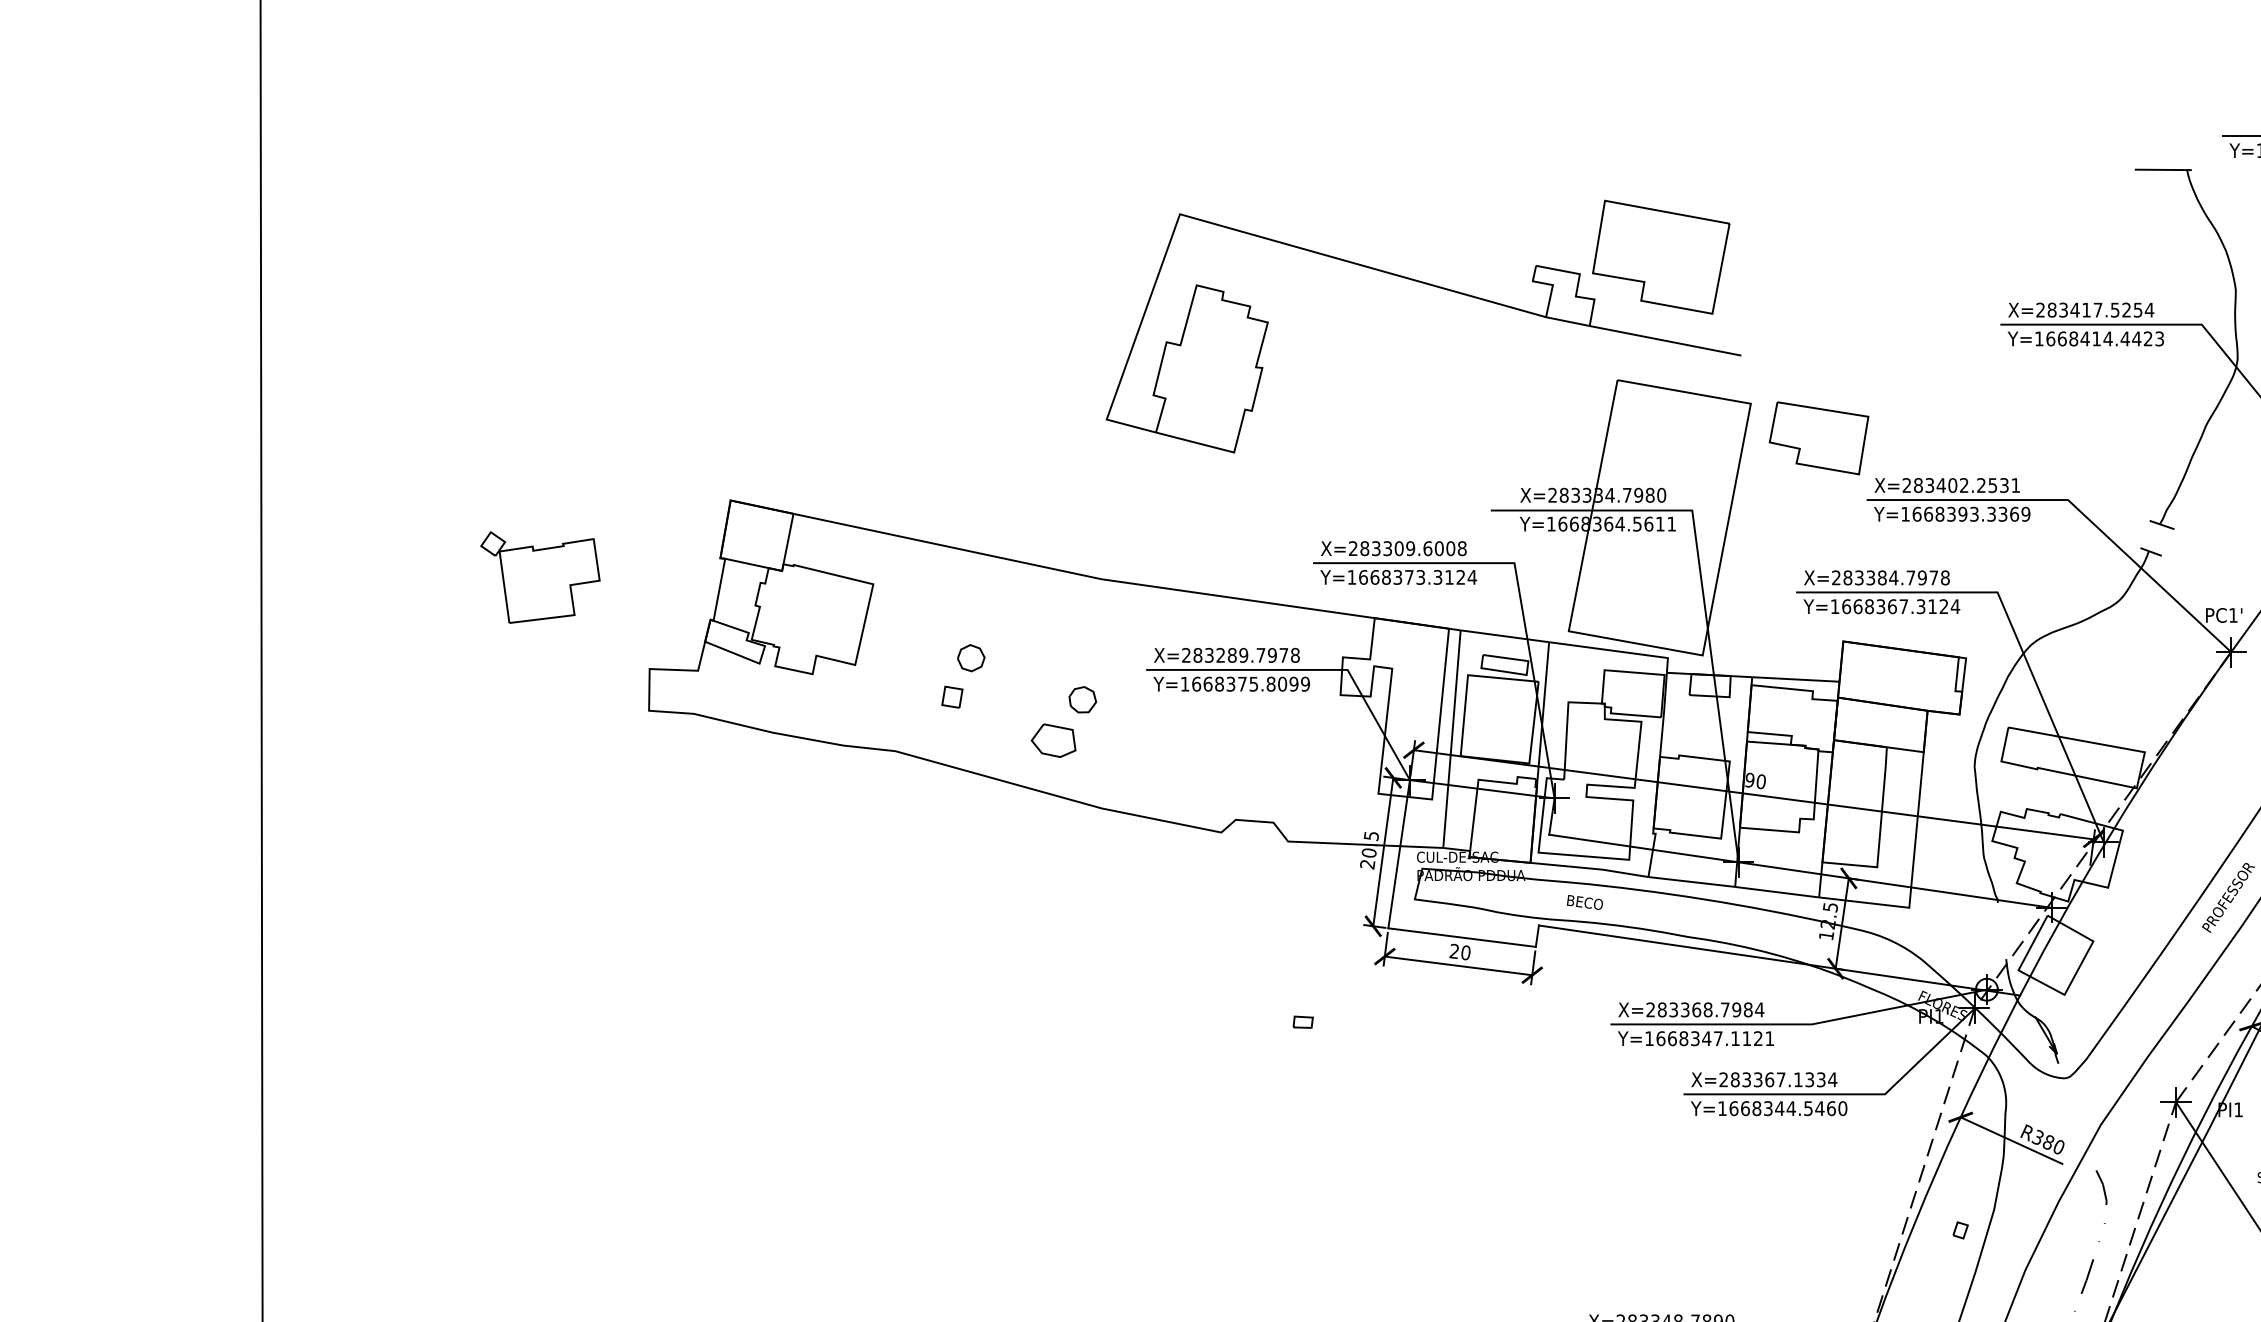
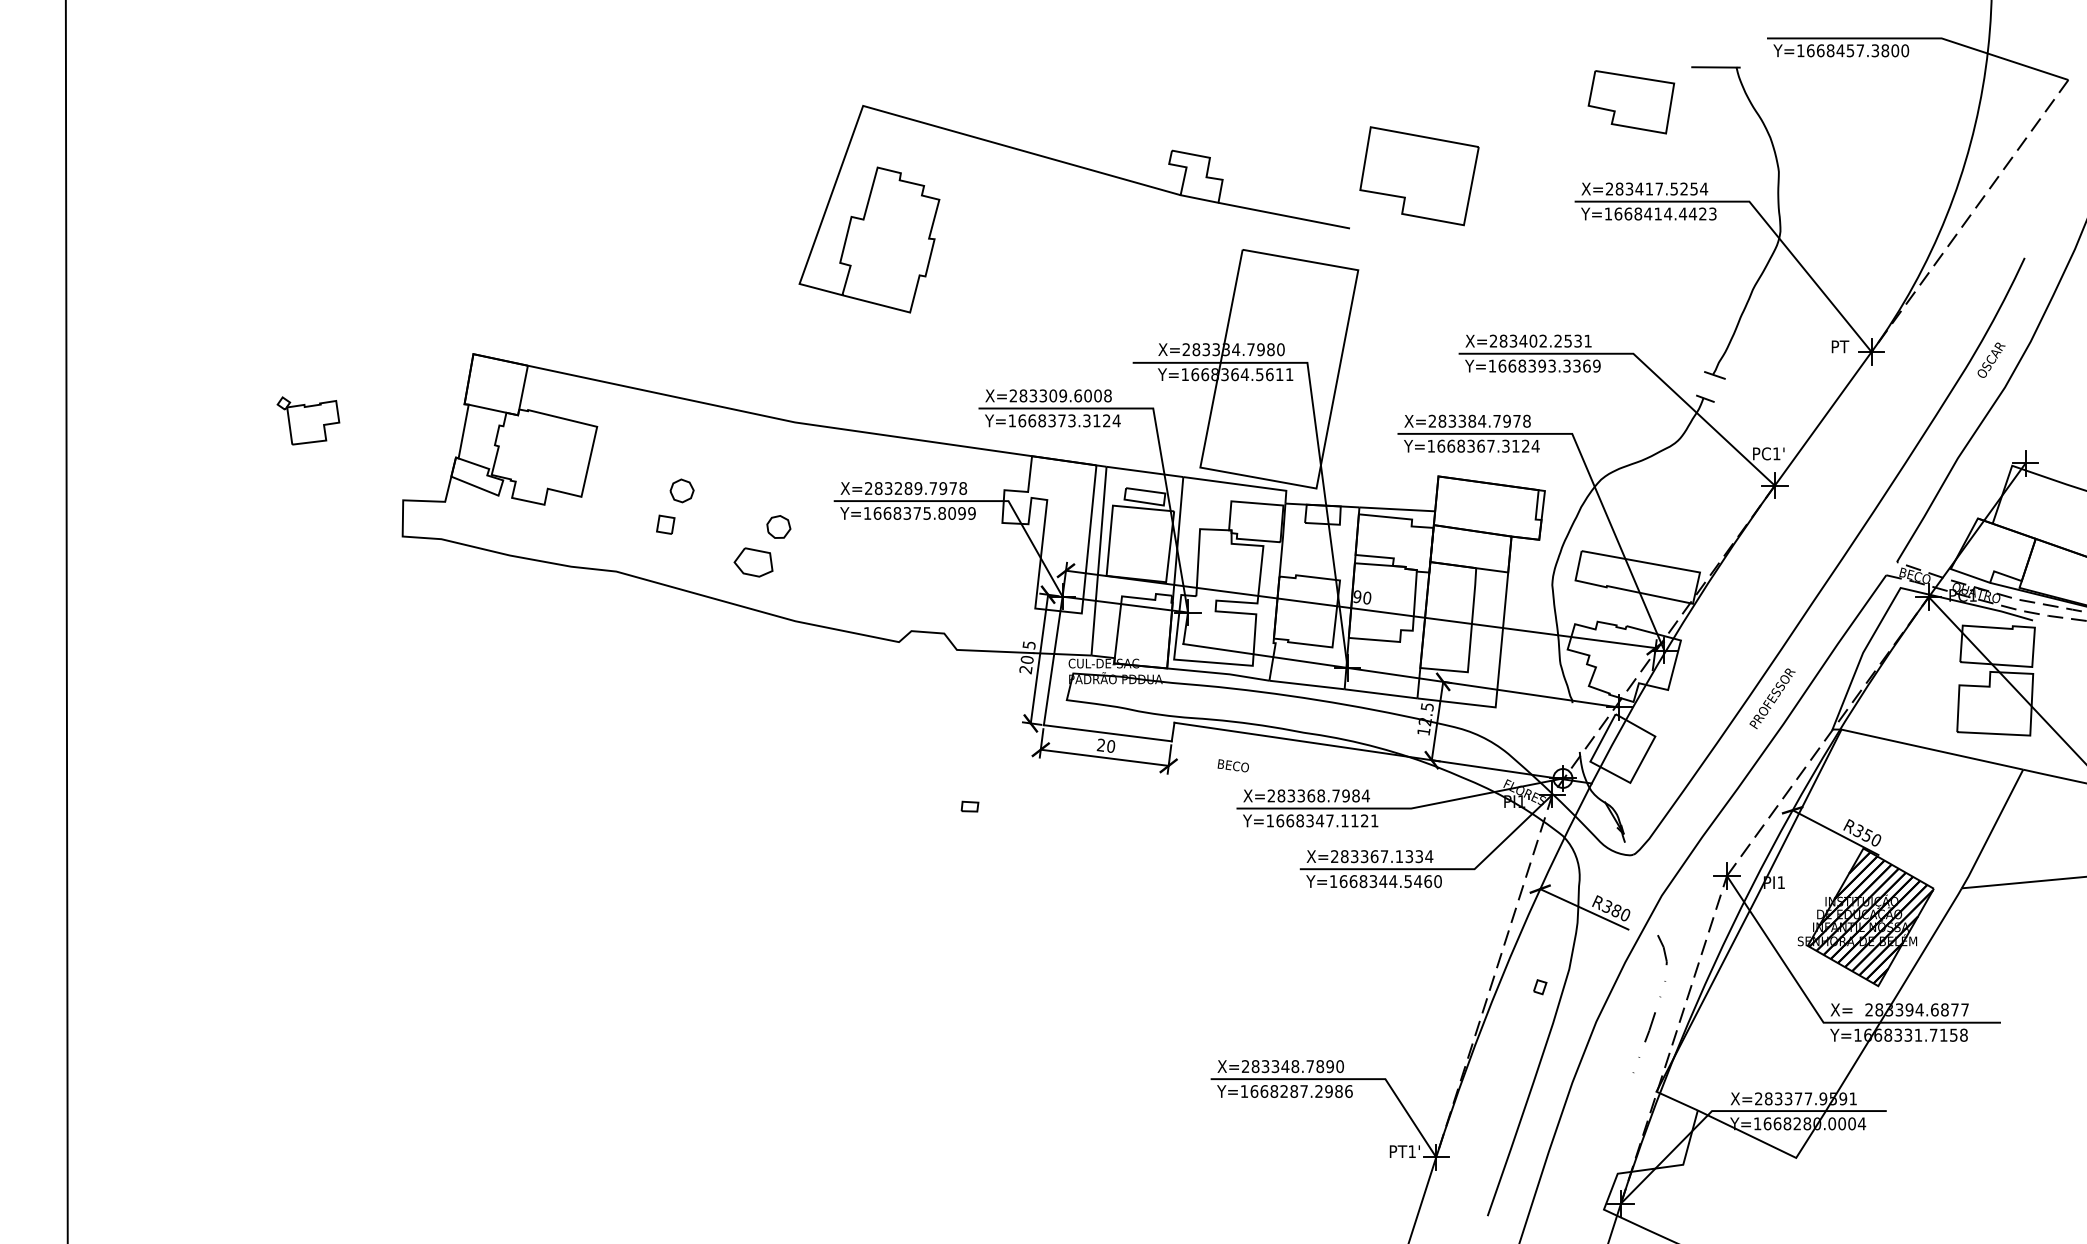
part: (1661, 257) -> (1419, 176), moved
part: (1819, 438) -> (1631, 102), moved
part: (540, 576) -> (308, 420), size x0.6
text: (1583, 902) -> (1232, 765), moved

